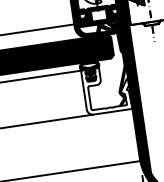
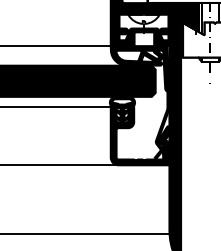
fill: (106, 89) -> (139, 135), added

